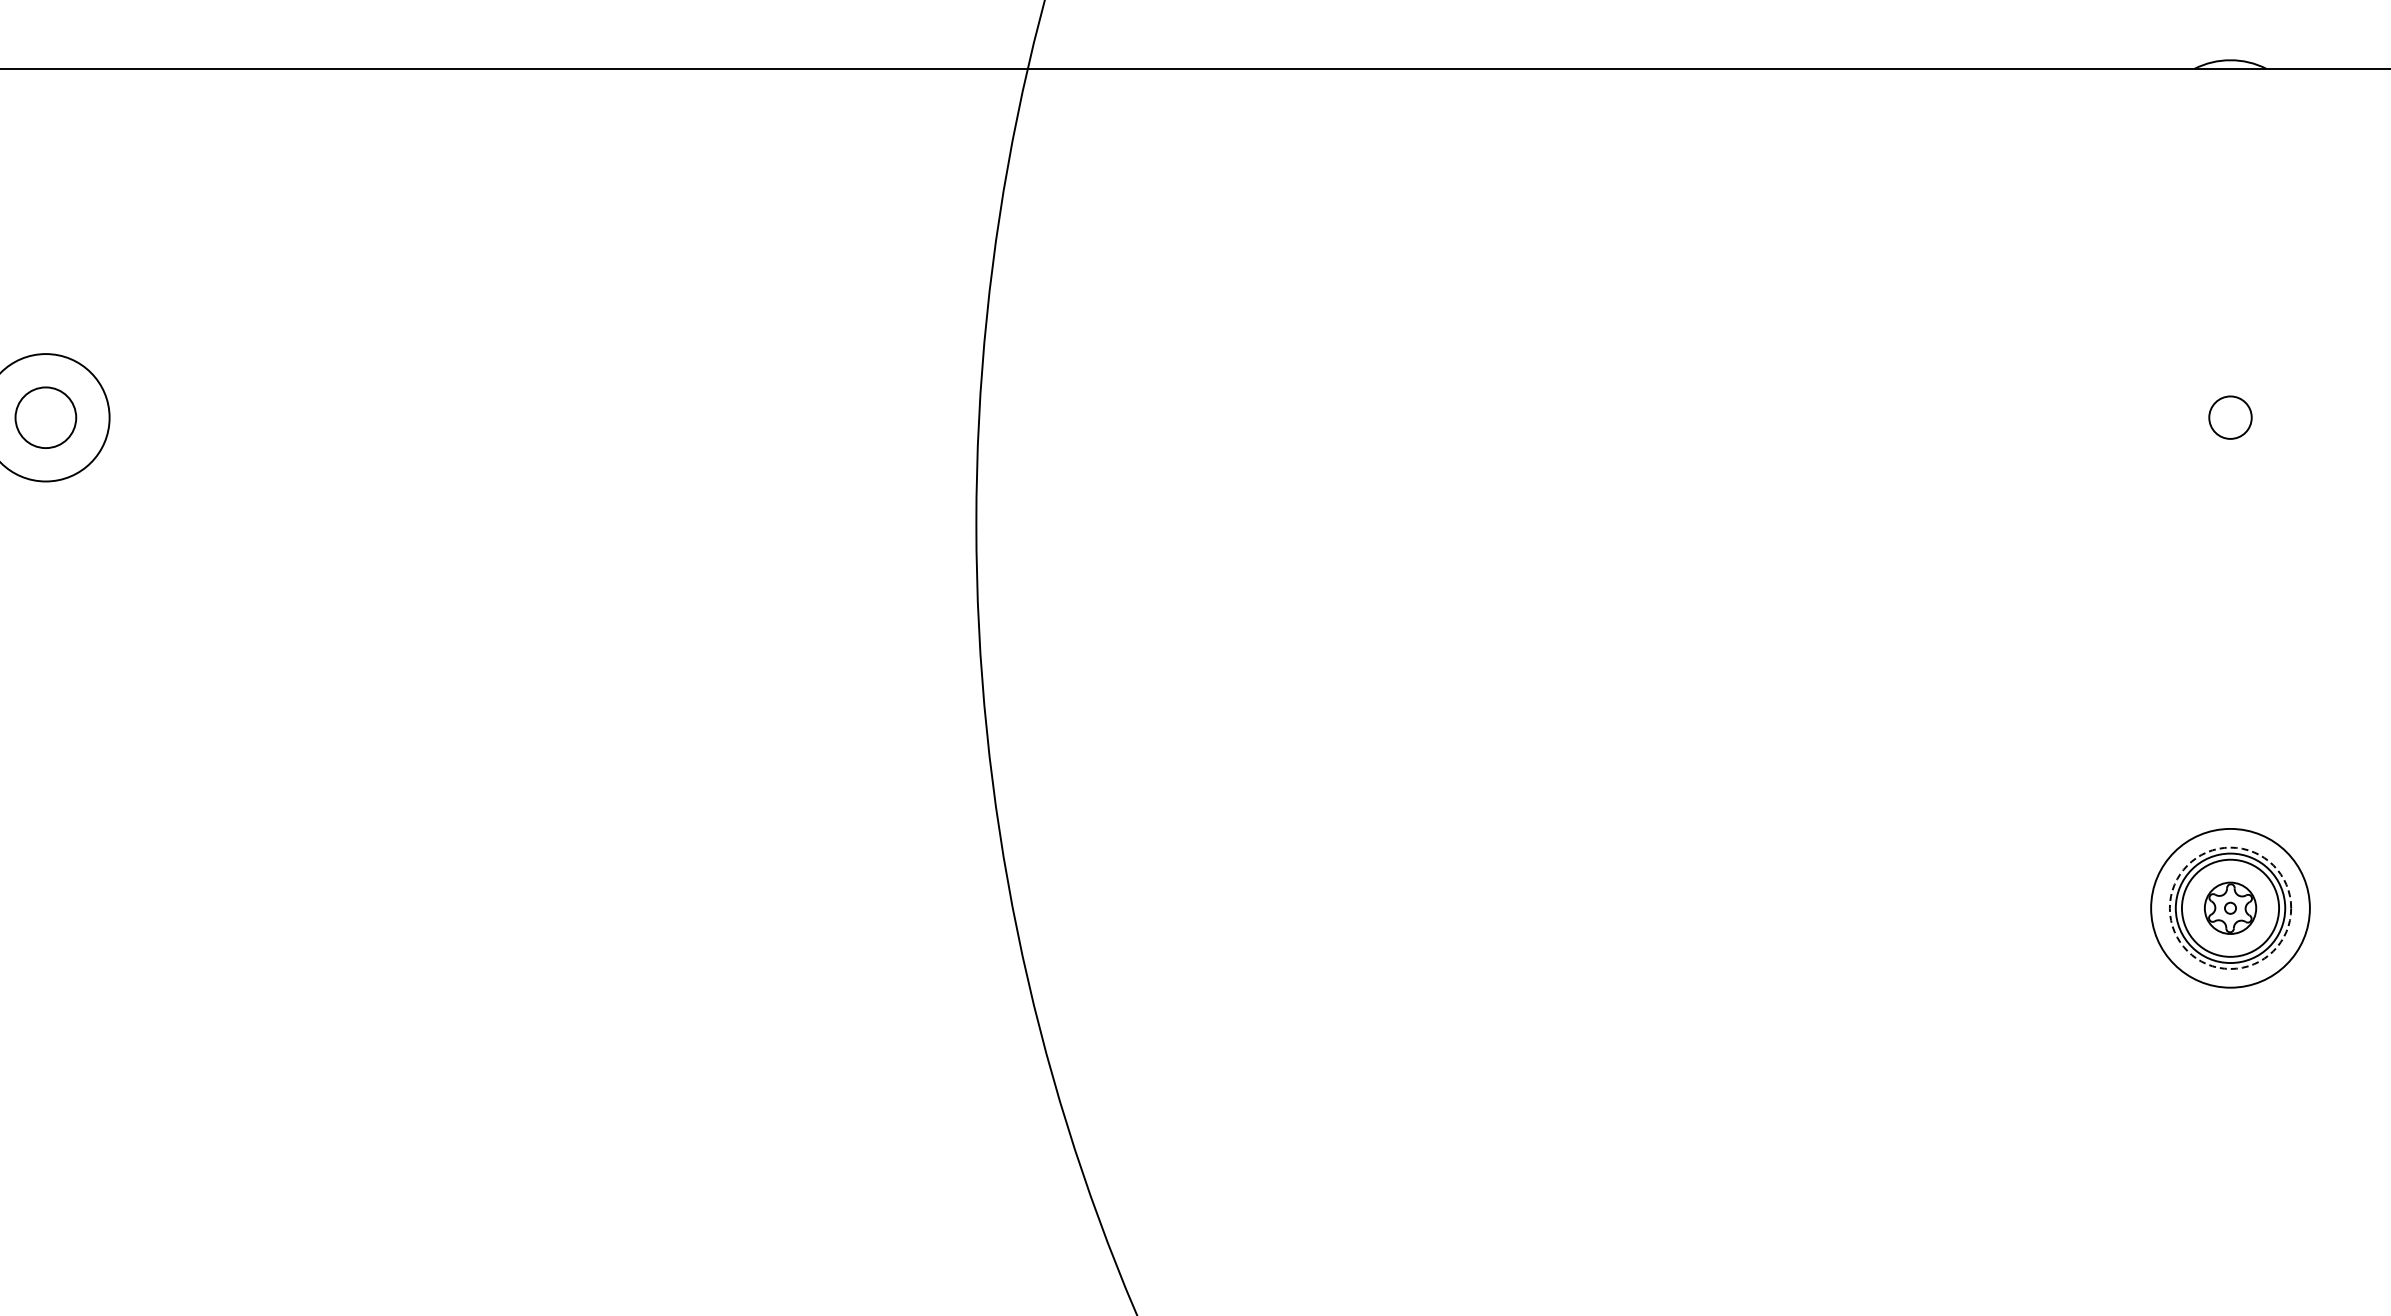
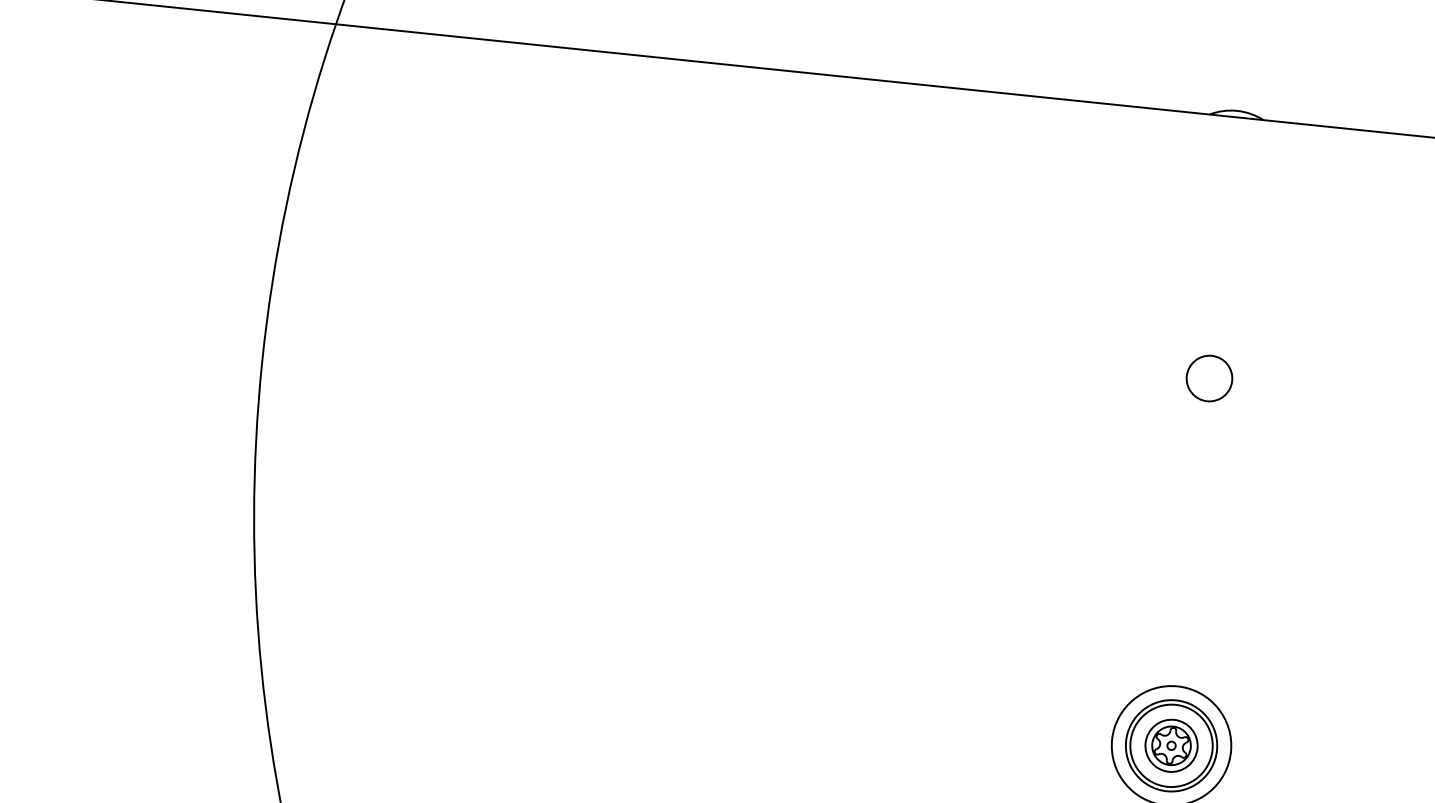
circle: (2230, 417) -> (1209, 378), size x1.43
circle: (2230, 908) -> (1171, 745), dashed -> solid
circle: (2230, 908) -> (1171, 745), size x0.71

